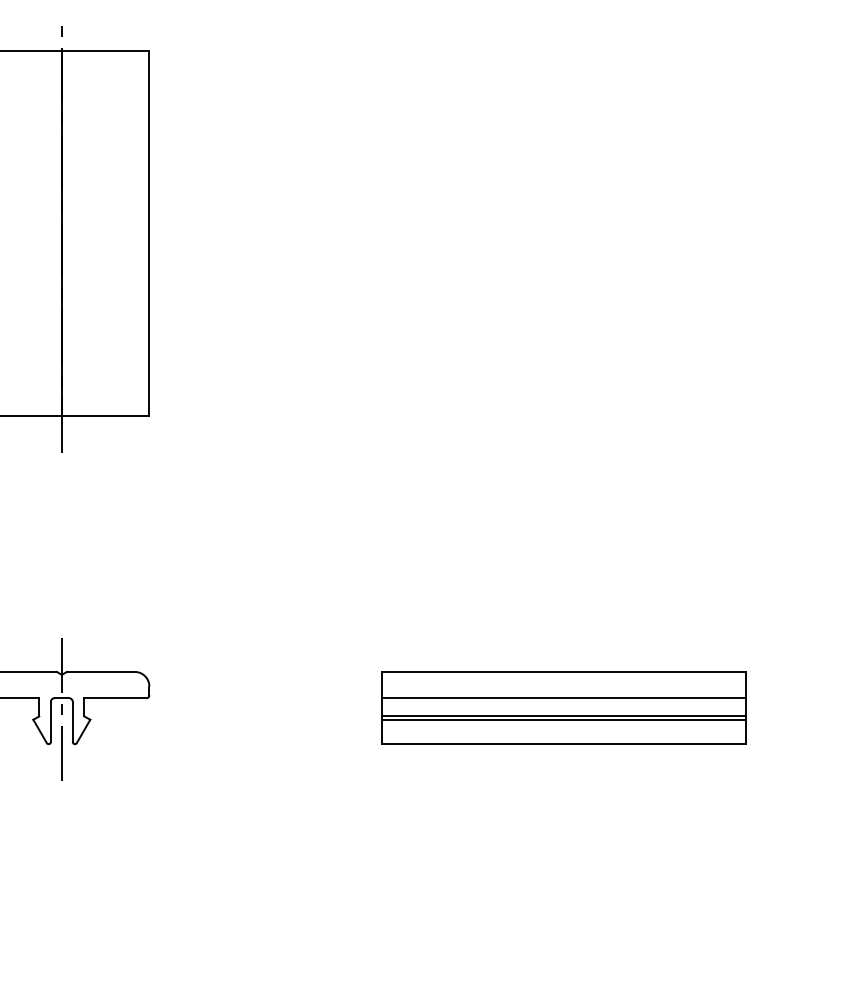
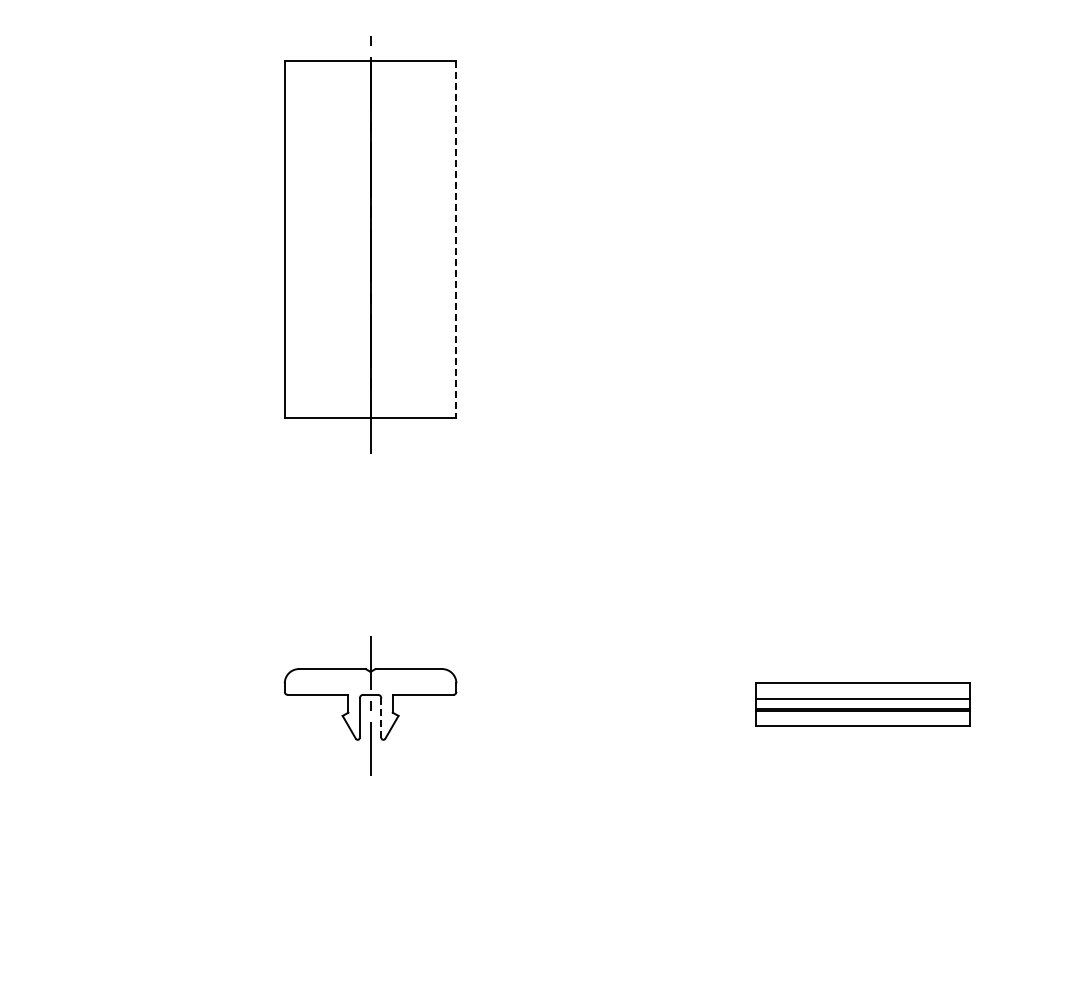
line: (149, 233) -> (456, 239), solid -> dashed
part: (563, 708) -> (862, 704), size x0.6
line: (72, 722) -> (381, 718), solid -> dashed

